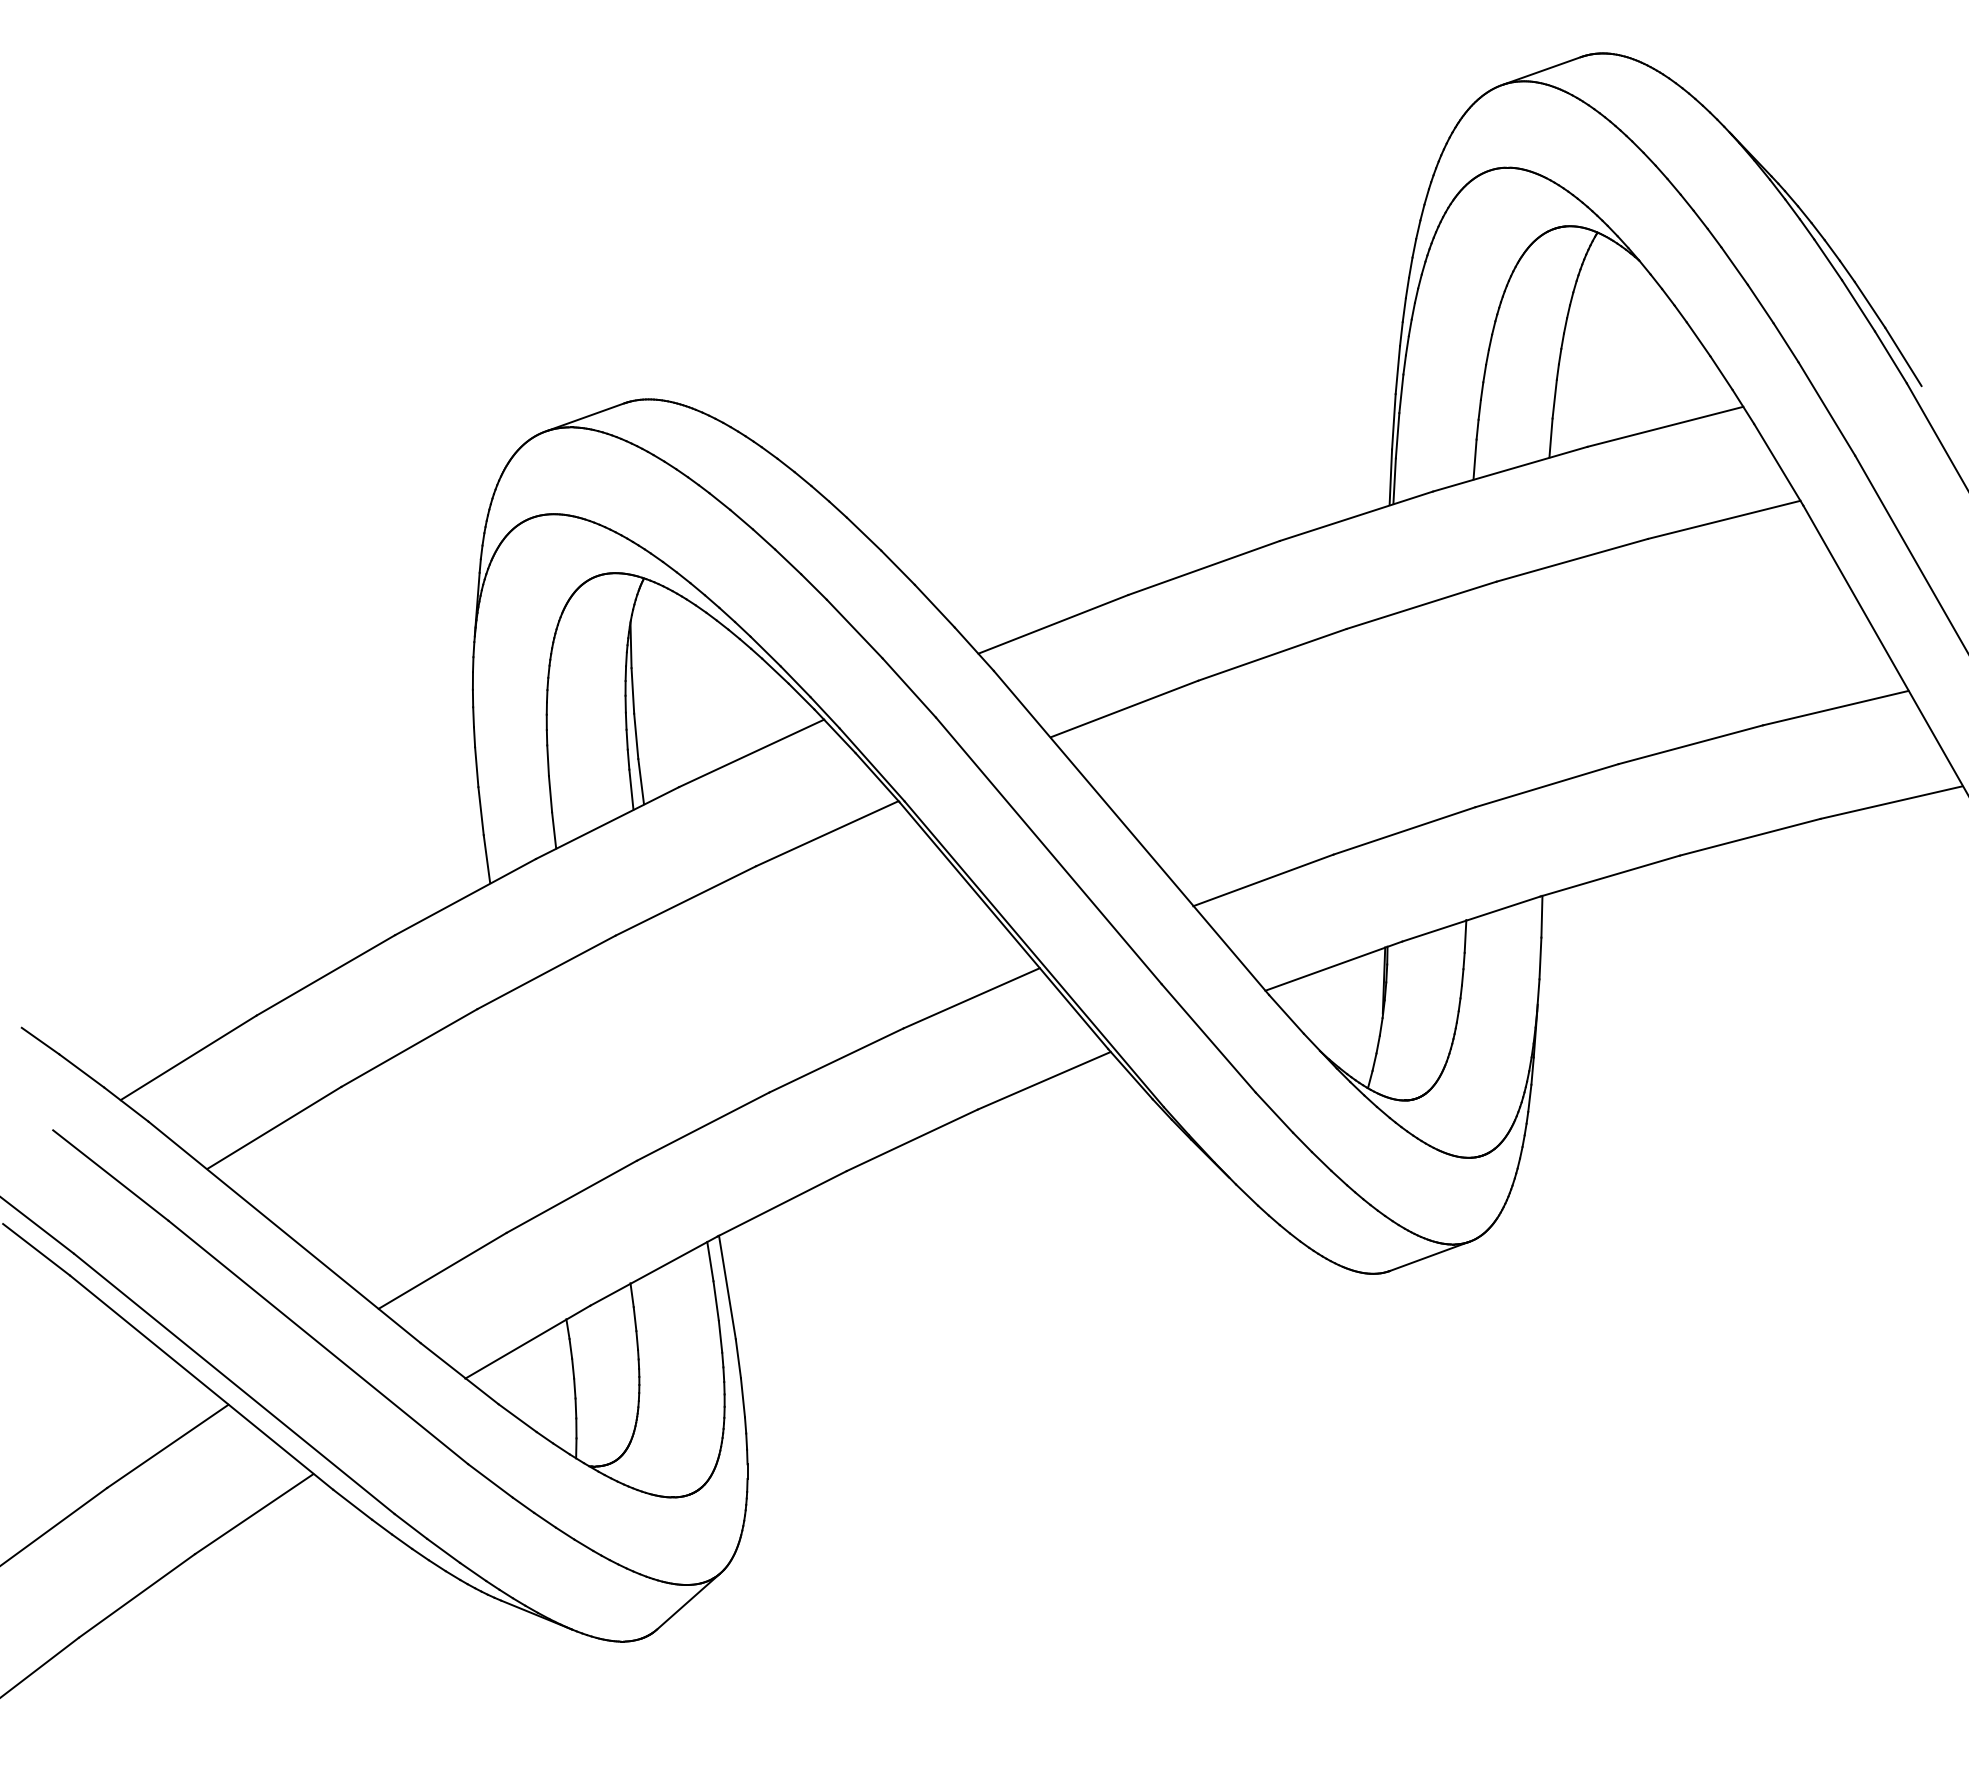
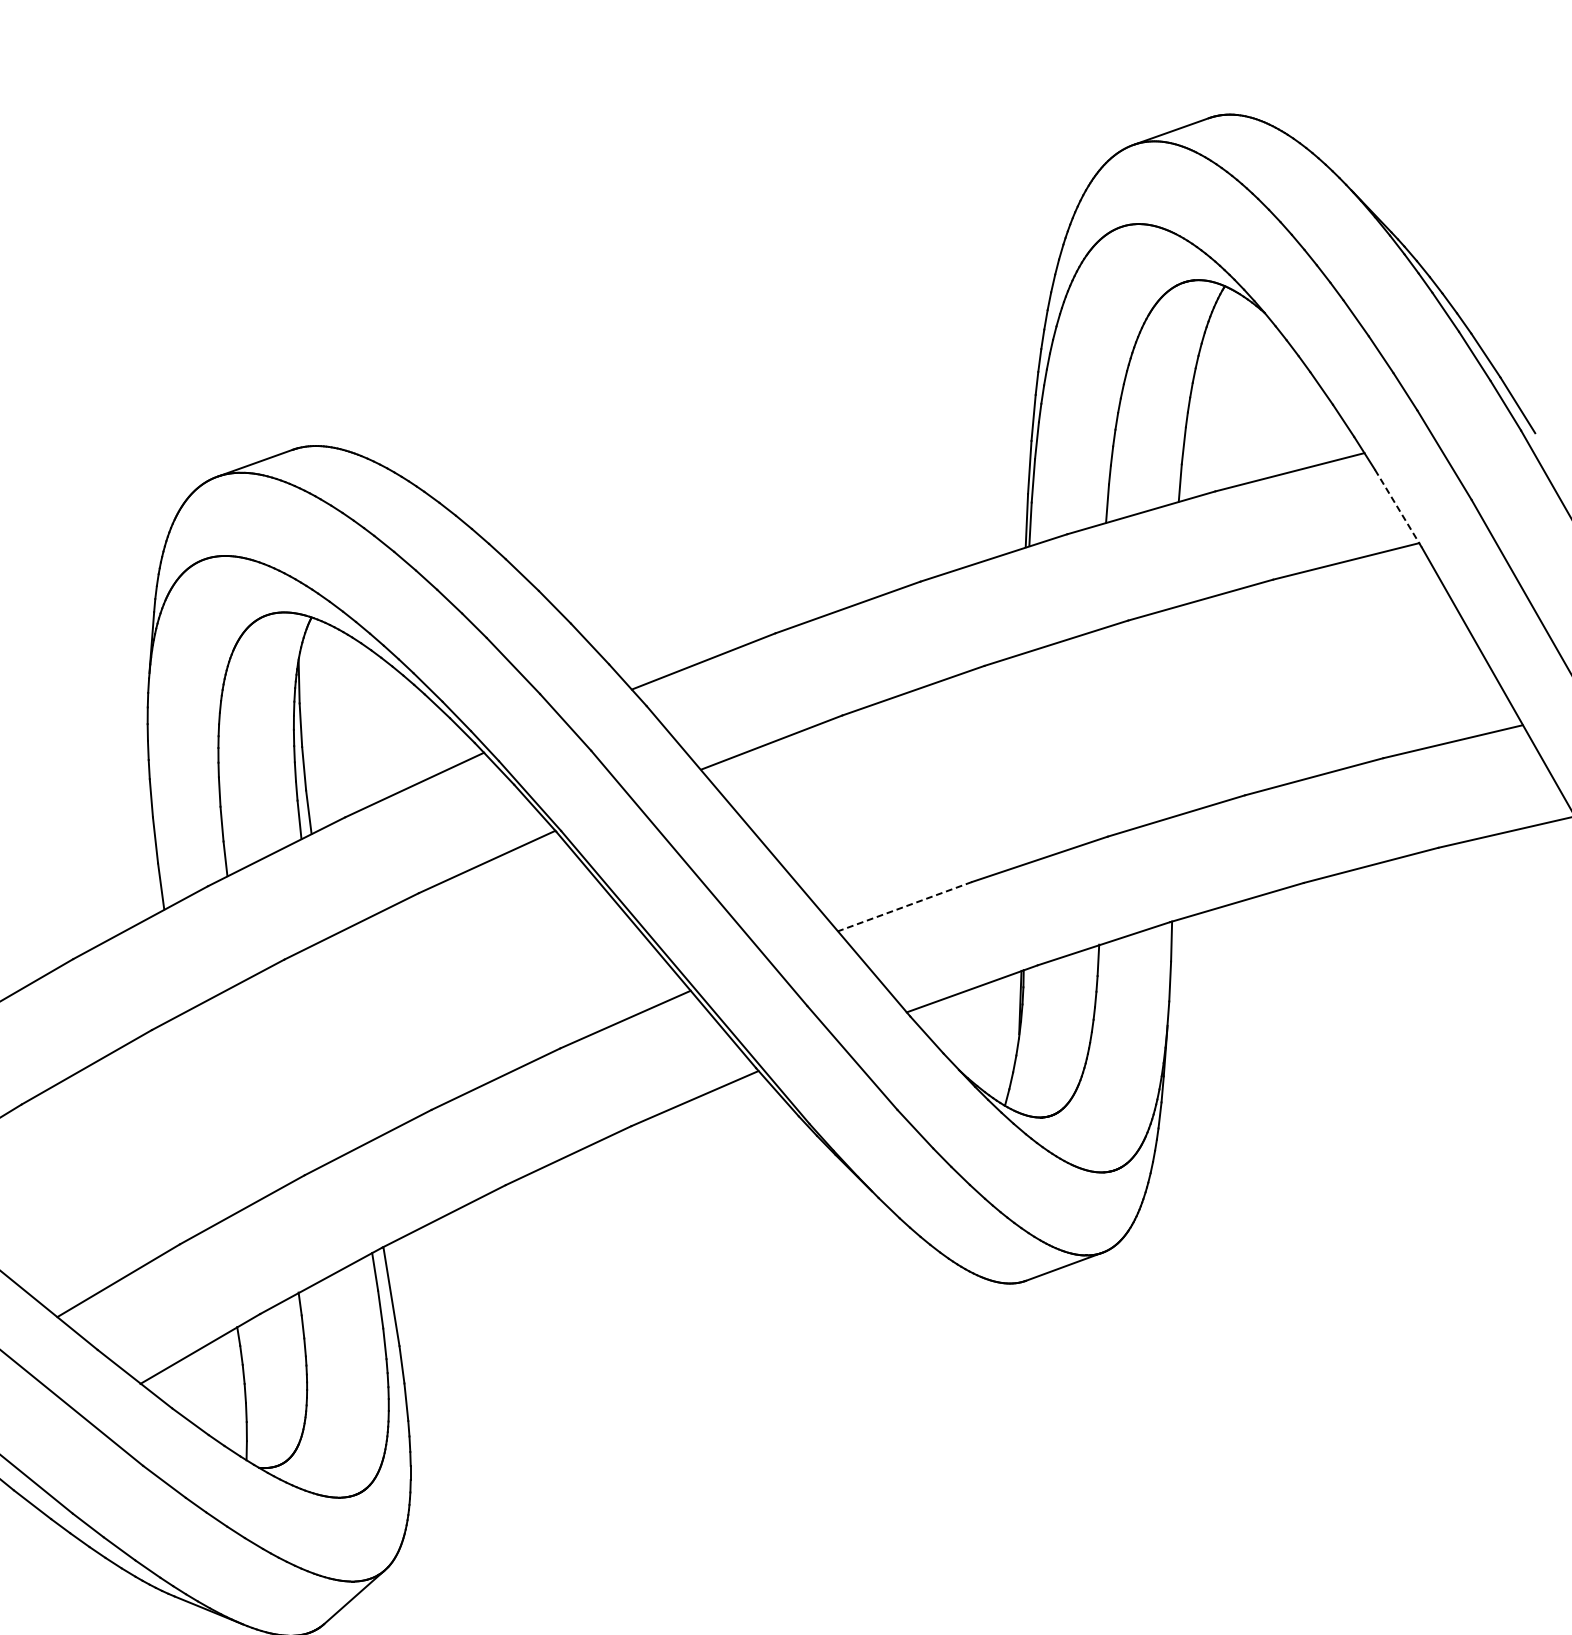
line: (1778, 464) -> (1398, 508), solid -> dashed
line: (1263, 880) -> (904, 906), solid -> dashed

